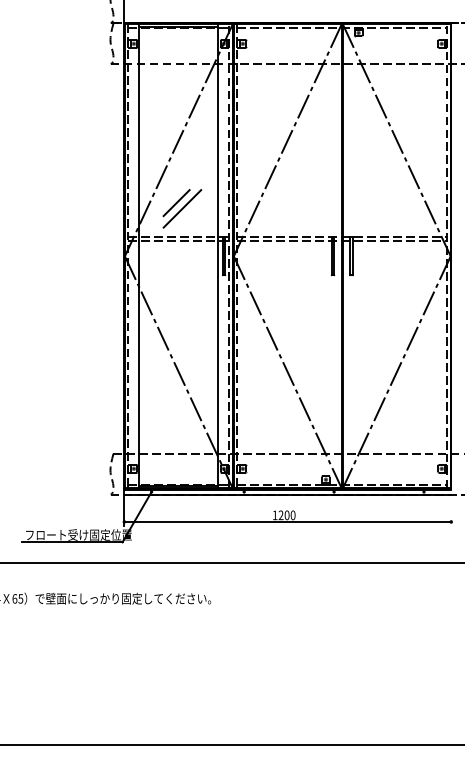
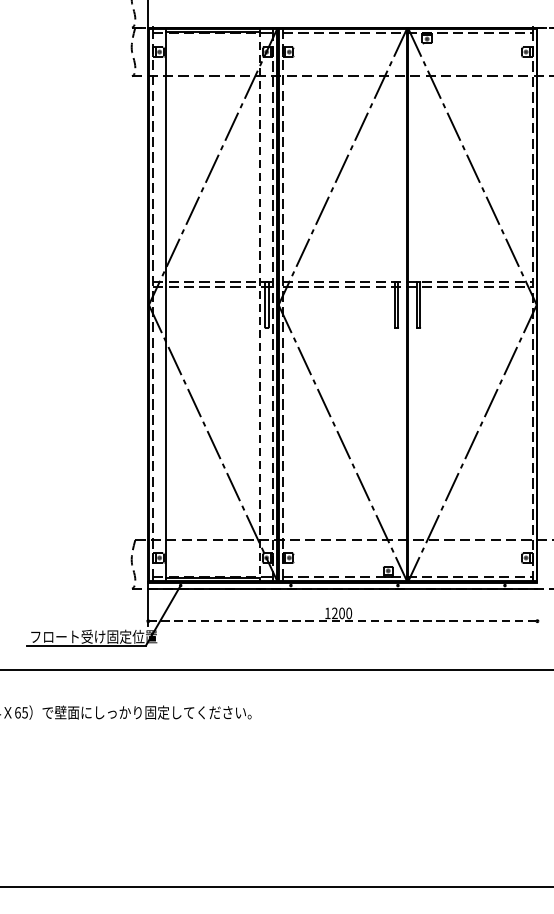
part: (182, 208) -> (217, 248), removed
line: (218, 256) -> (260, 305), solid -> dashed
line: (288, 521) -> (343, 620), solid -> dashed

